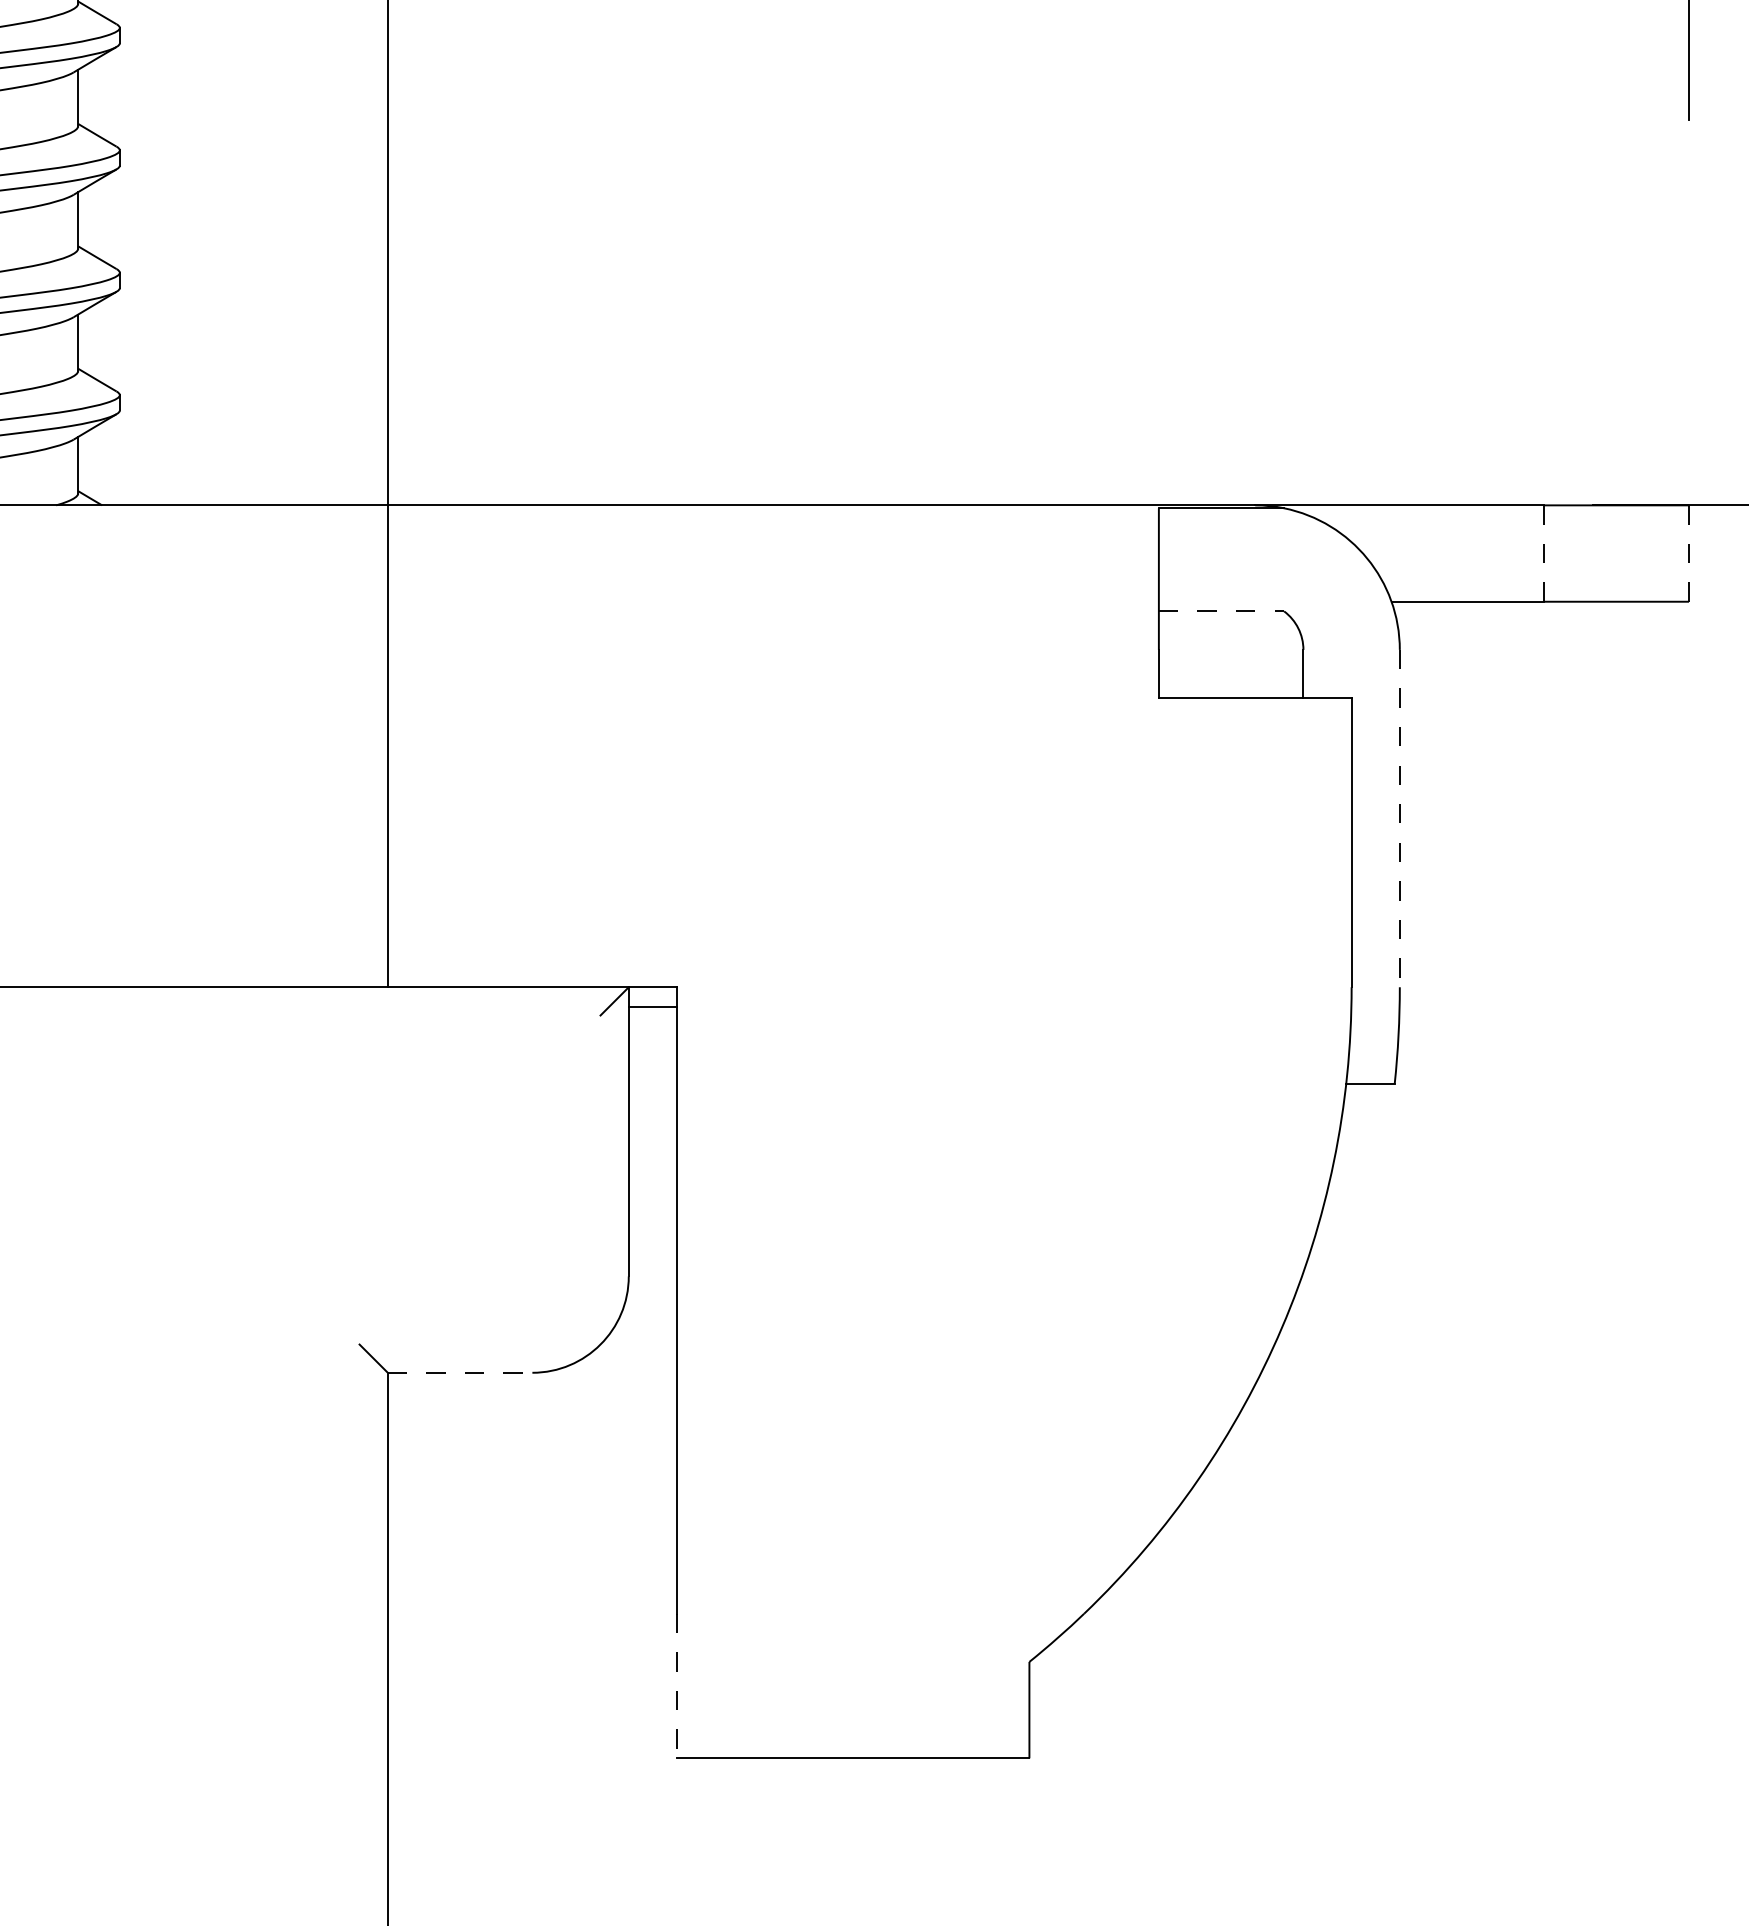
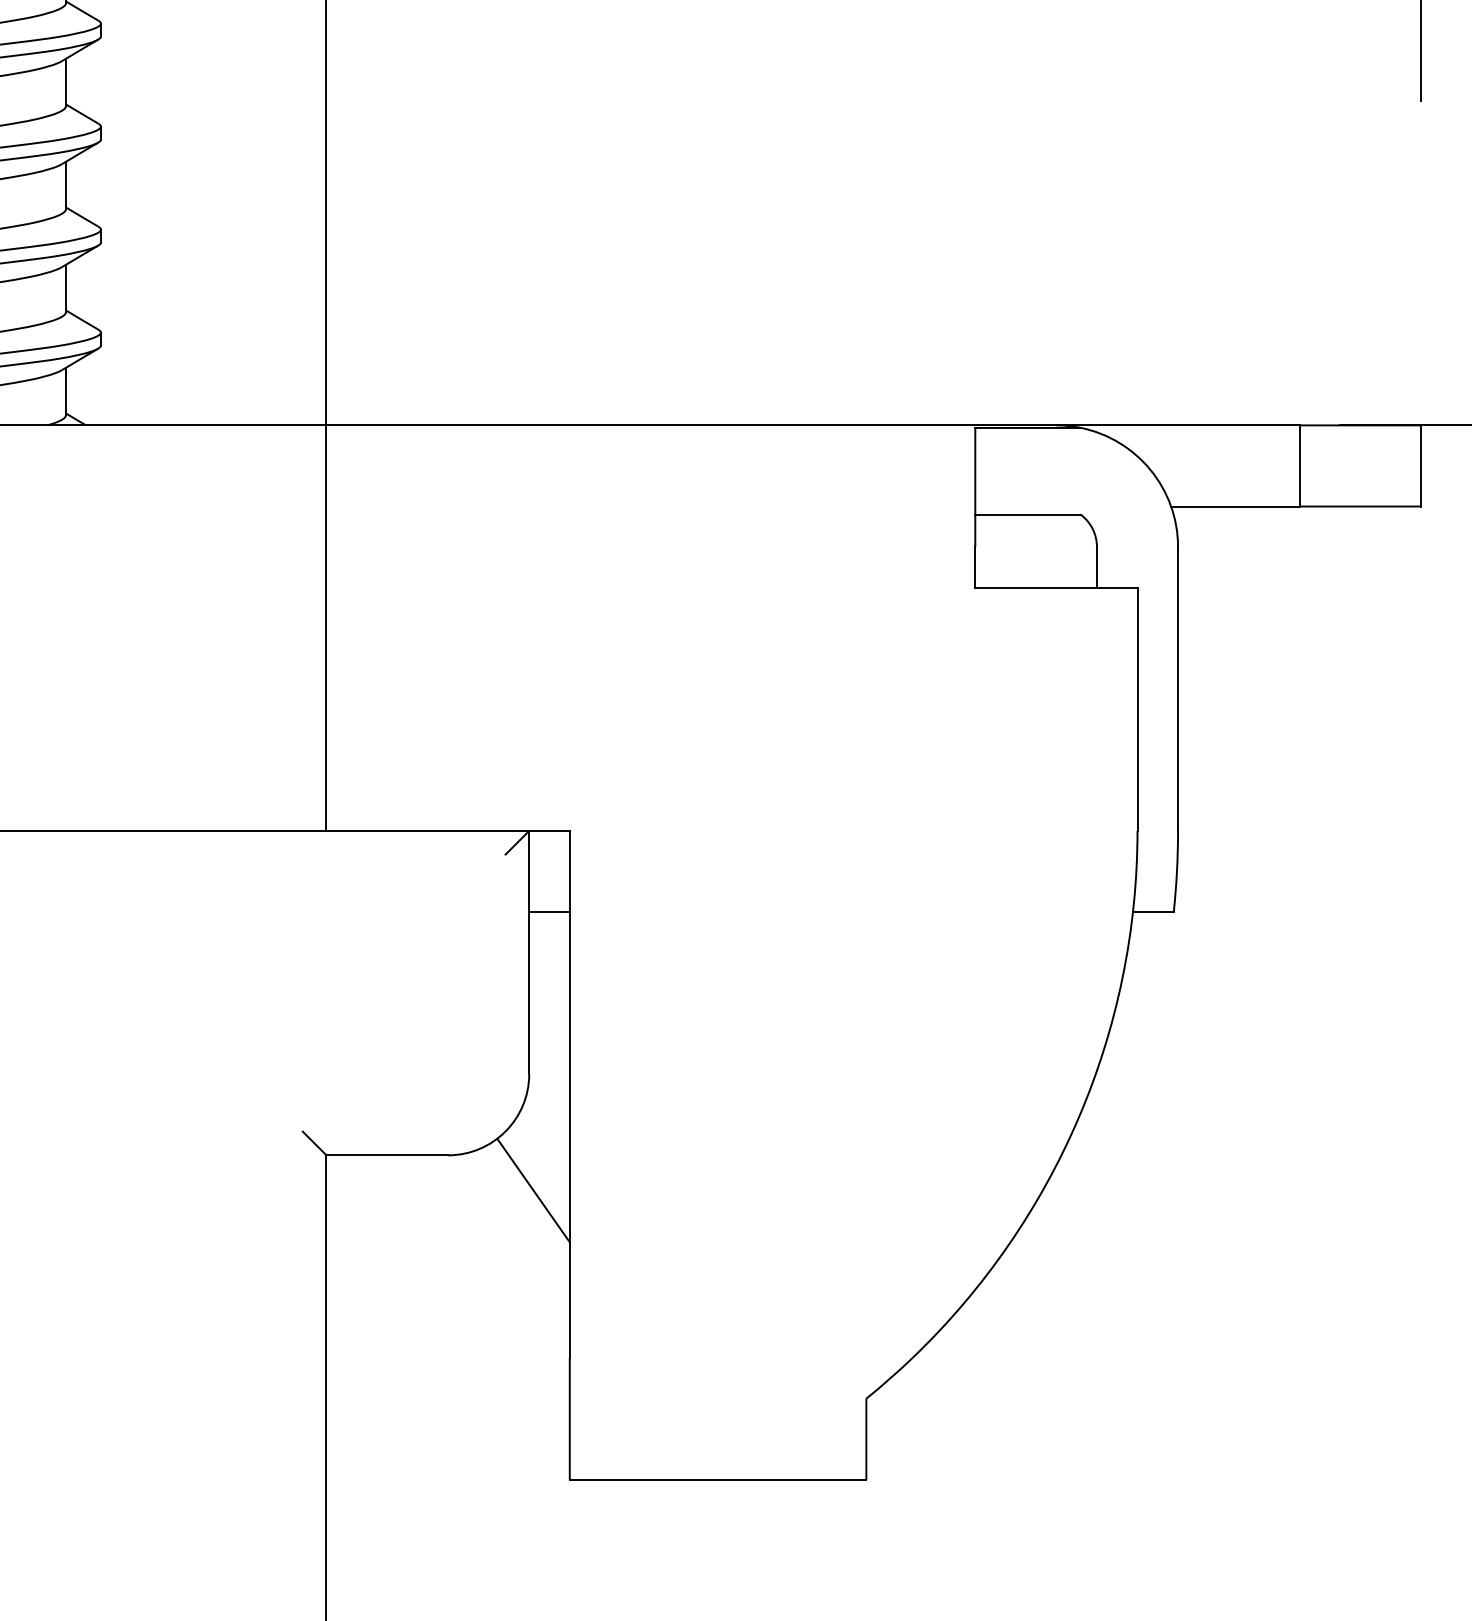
line: (1544, 554) -> (1299, 466), dashed -> solid
line: (1688, 554) -> (1420, 466), dashed -> solid
line: (1221, 611) -> (1028, 514), dashed -> solid
line: (1399, 818) -> (1177, 688), dashed -> solid
line: (652, 1006) -> (549, 911), moved
line: (460, 1372) -> (387, 1155), dashed -> solid
line: (633, 1414) -> (533, 1190), added
arc: (676, 1691) -> (569, 1423), dashed -> solid

